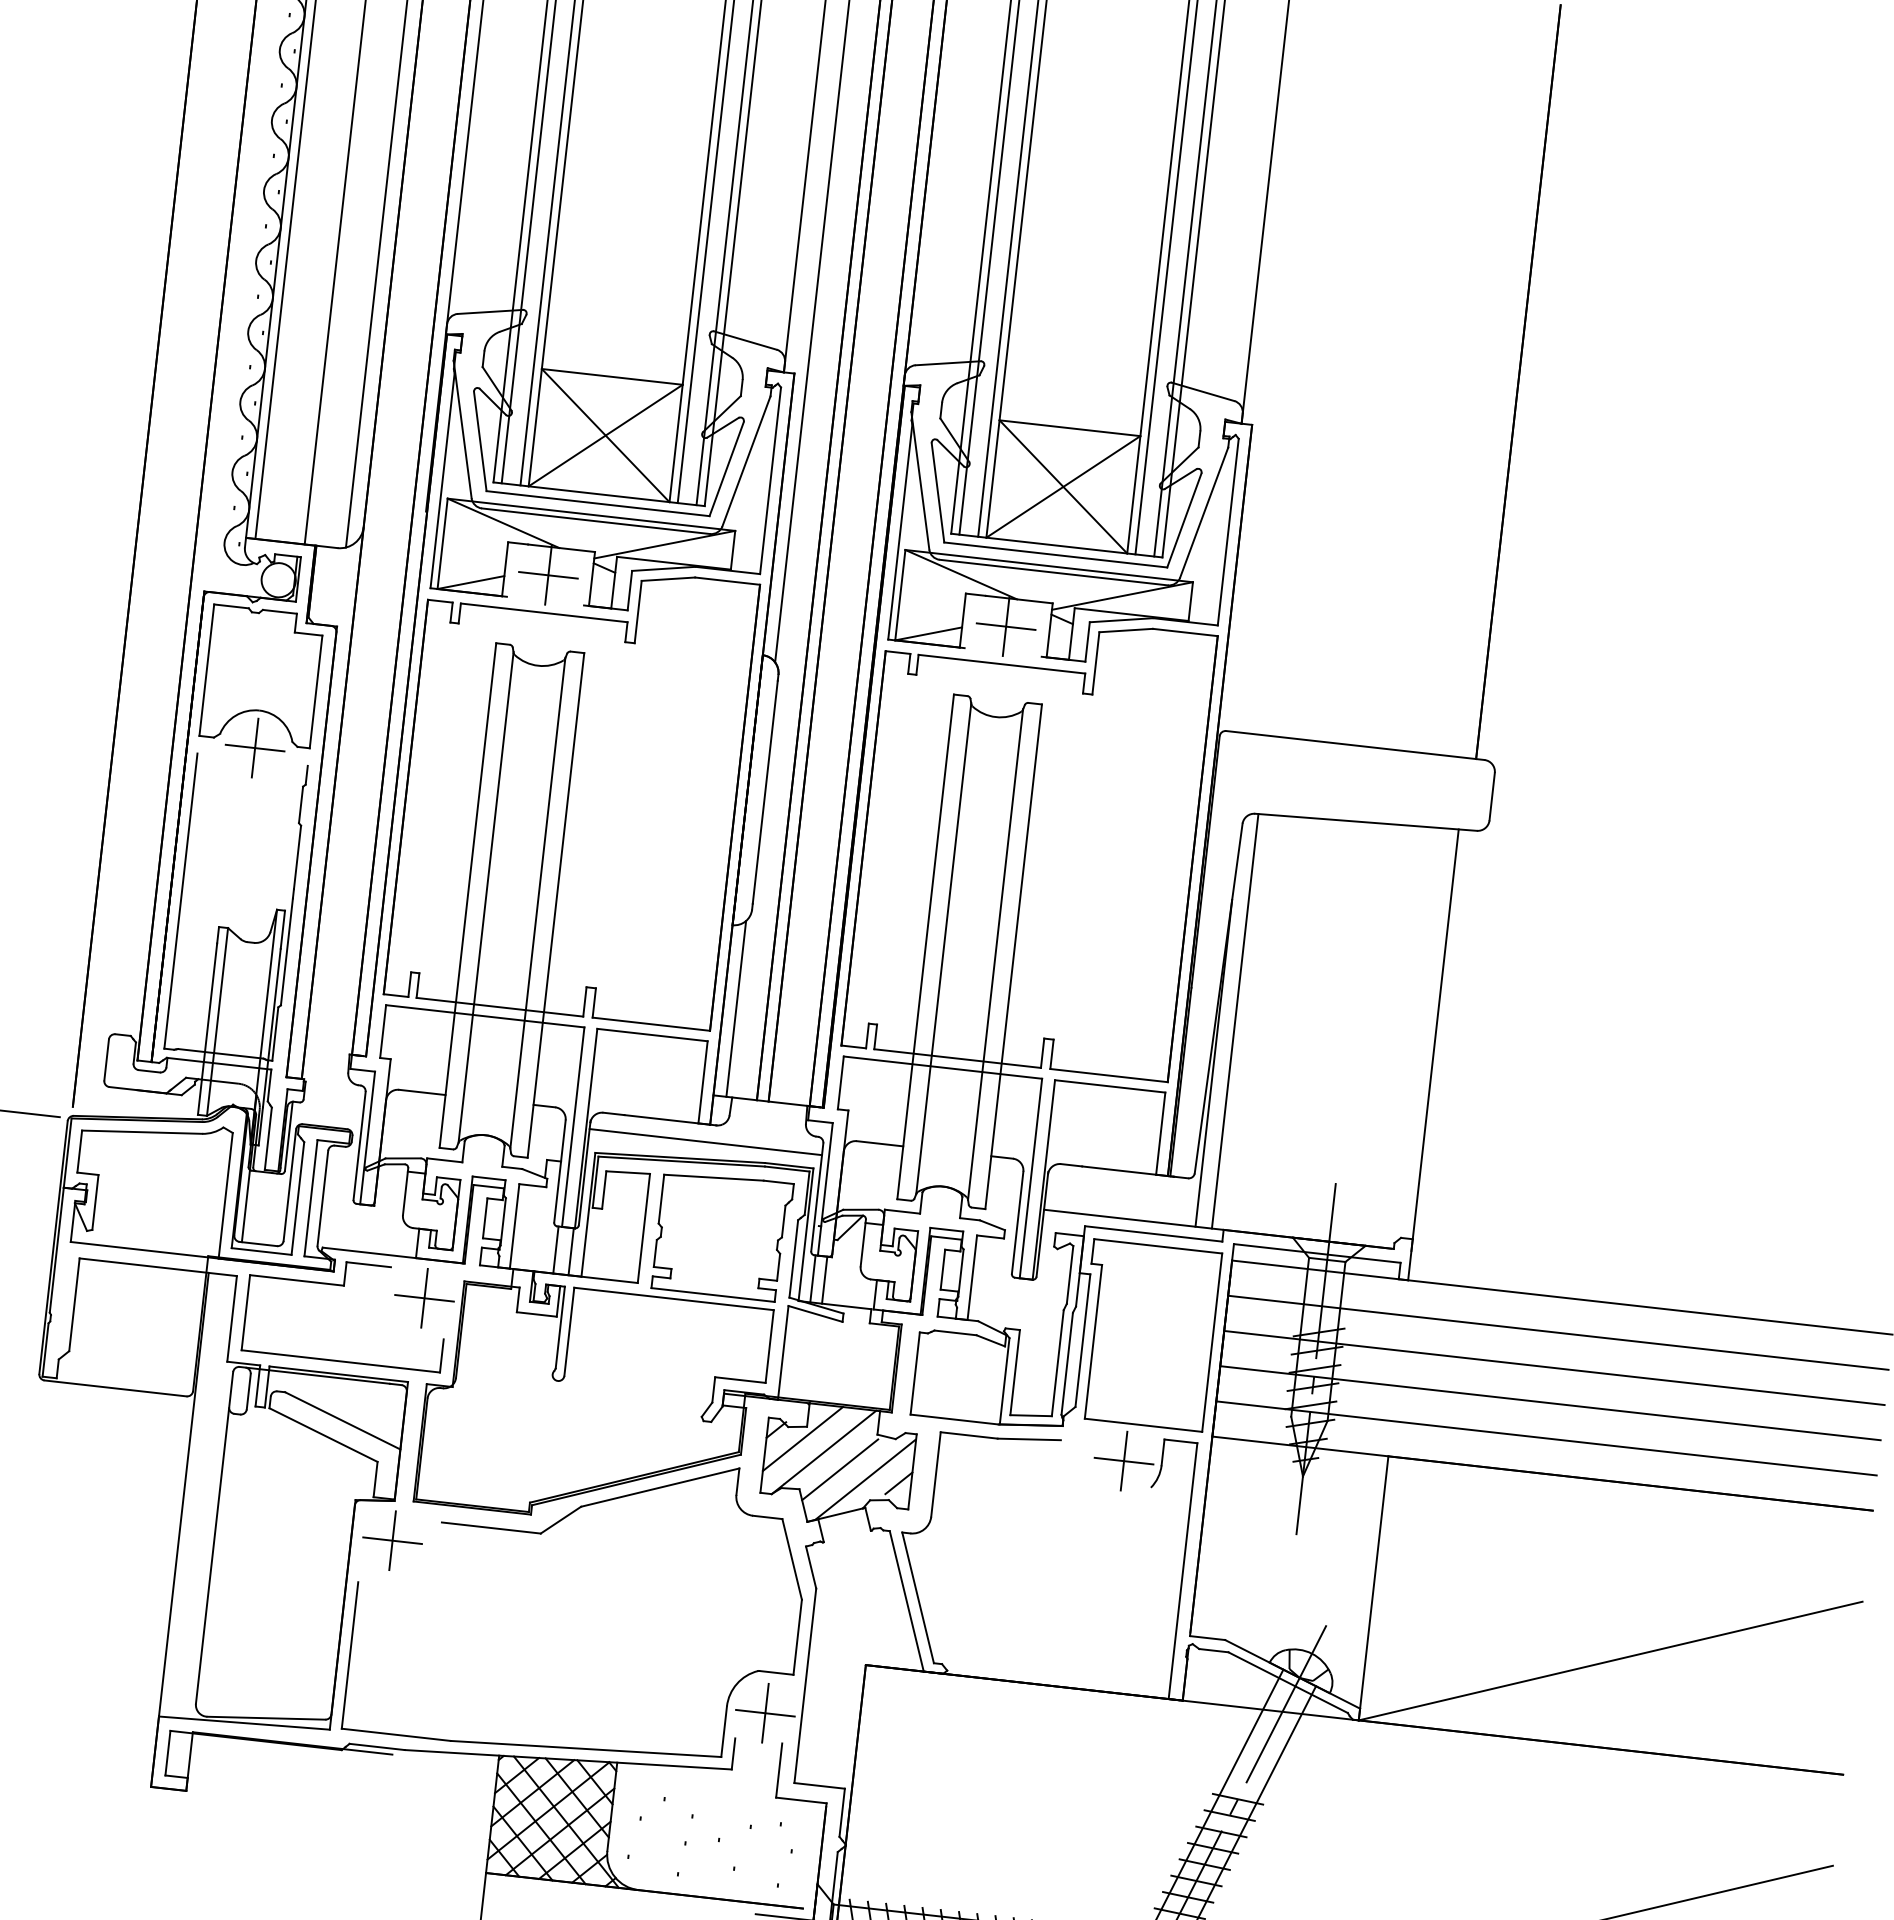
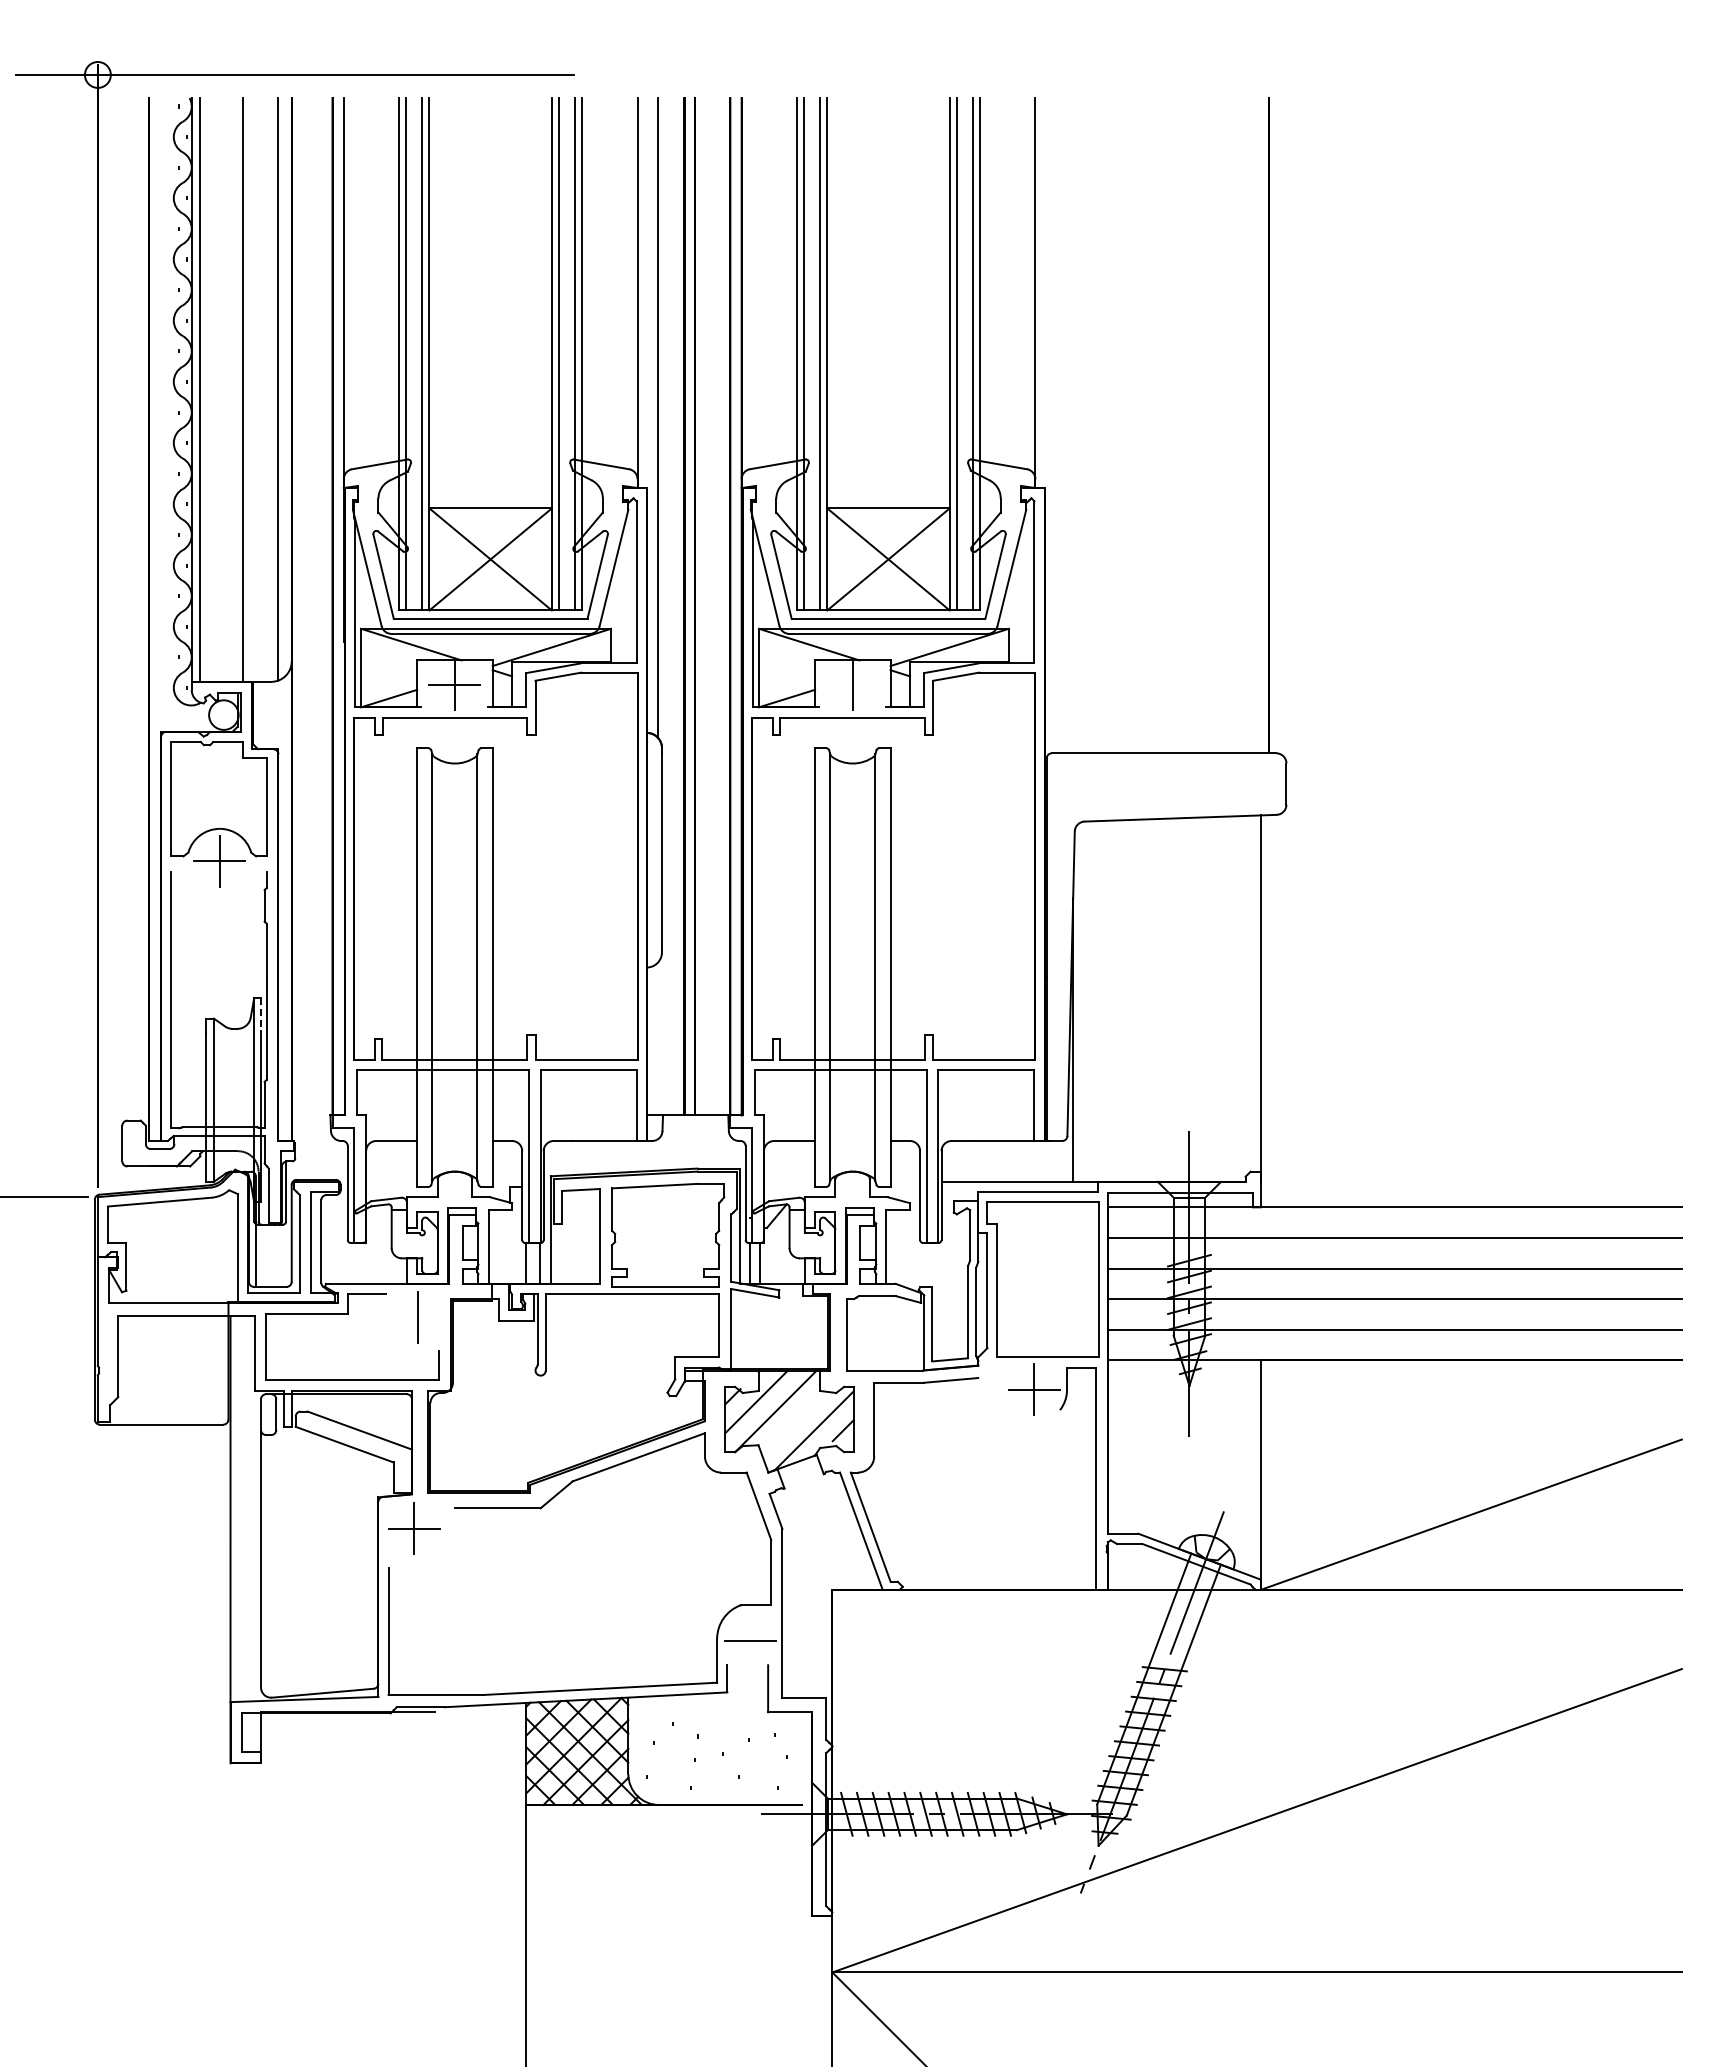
line: (1005, 626) -> (852, 684), removed
line: (283, 929) -> (261, 1014), solid -> dashed
line: (735, 1008) -> (657, 1038), removed
line: (1235, 1021) -> (1087, 1001), removed
line: (705, 1142) -> (644, 1156), removed
line: (423, 1298) -> (417, 1317), removed
line: (840, 1469) -> (791, 1424), removed
line: (765, 1712) -> (750, 1640), removed

